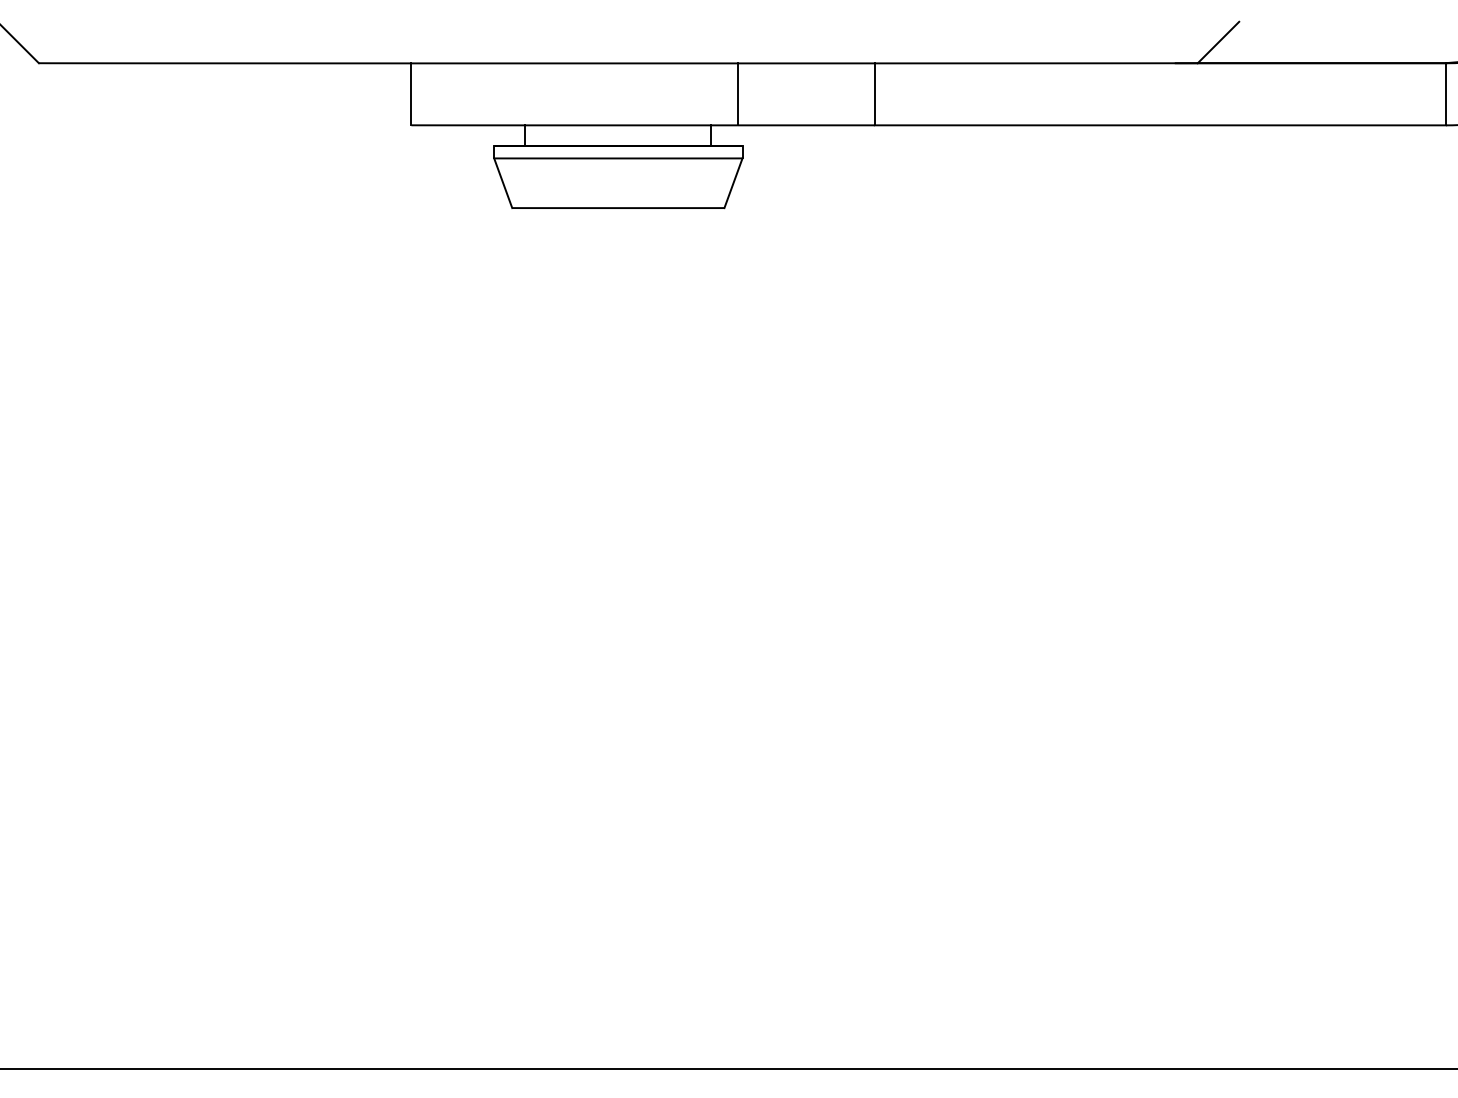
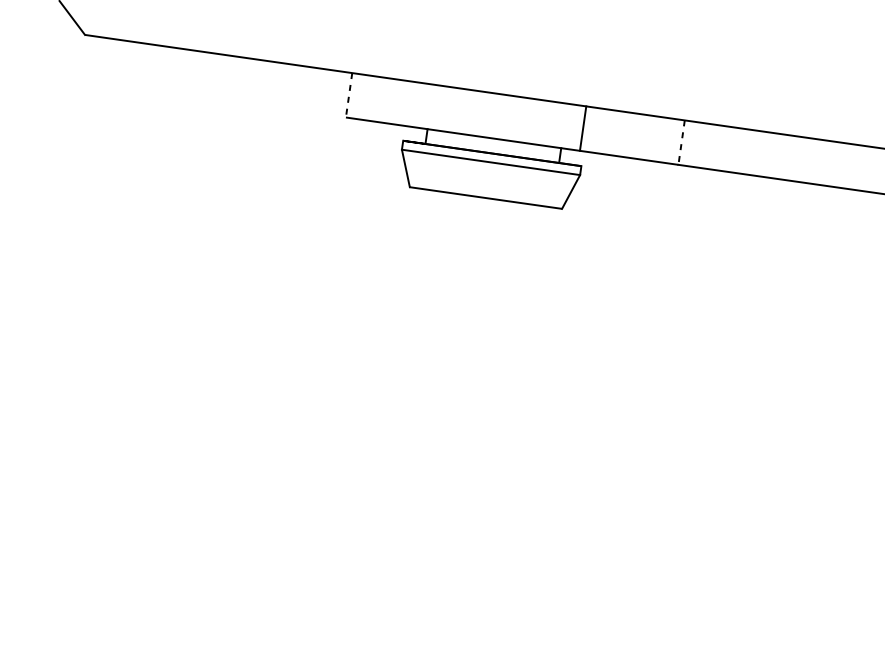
line: (411, 94) -> (349, 95), solid -> dashed
line: (874, 94) -> (681, 142), solid -> dashed

